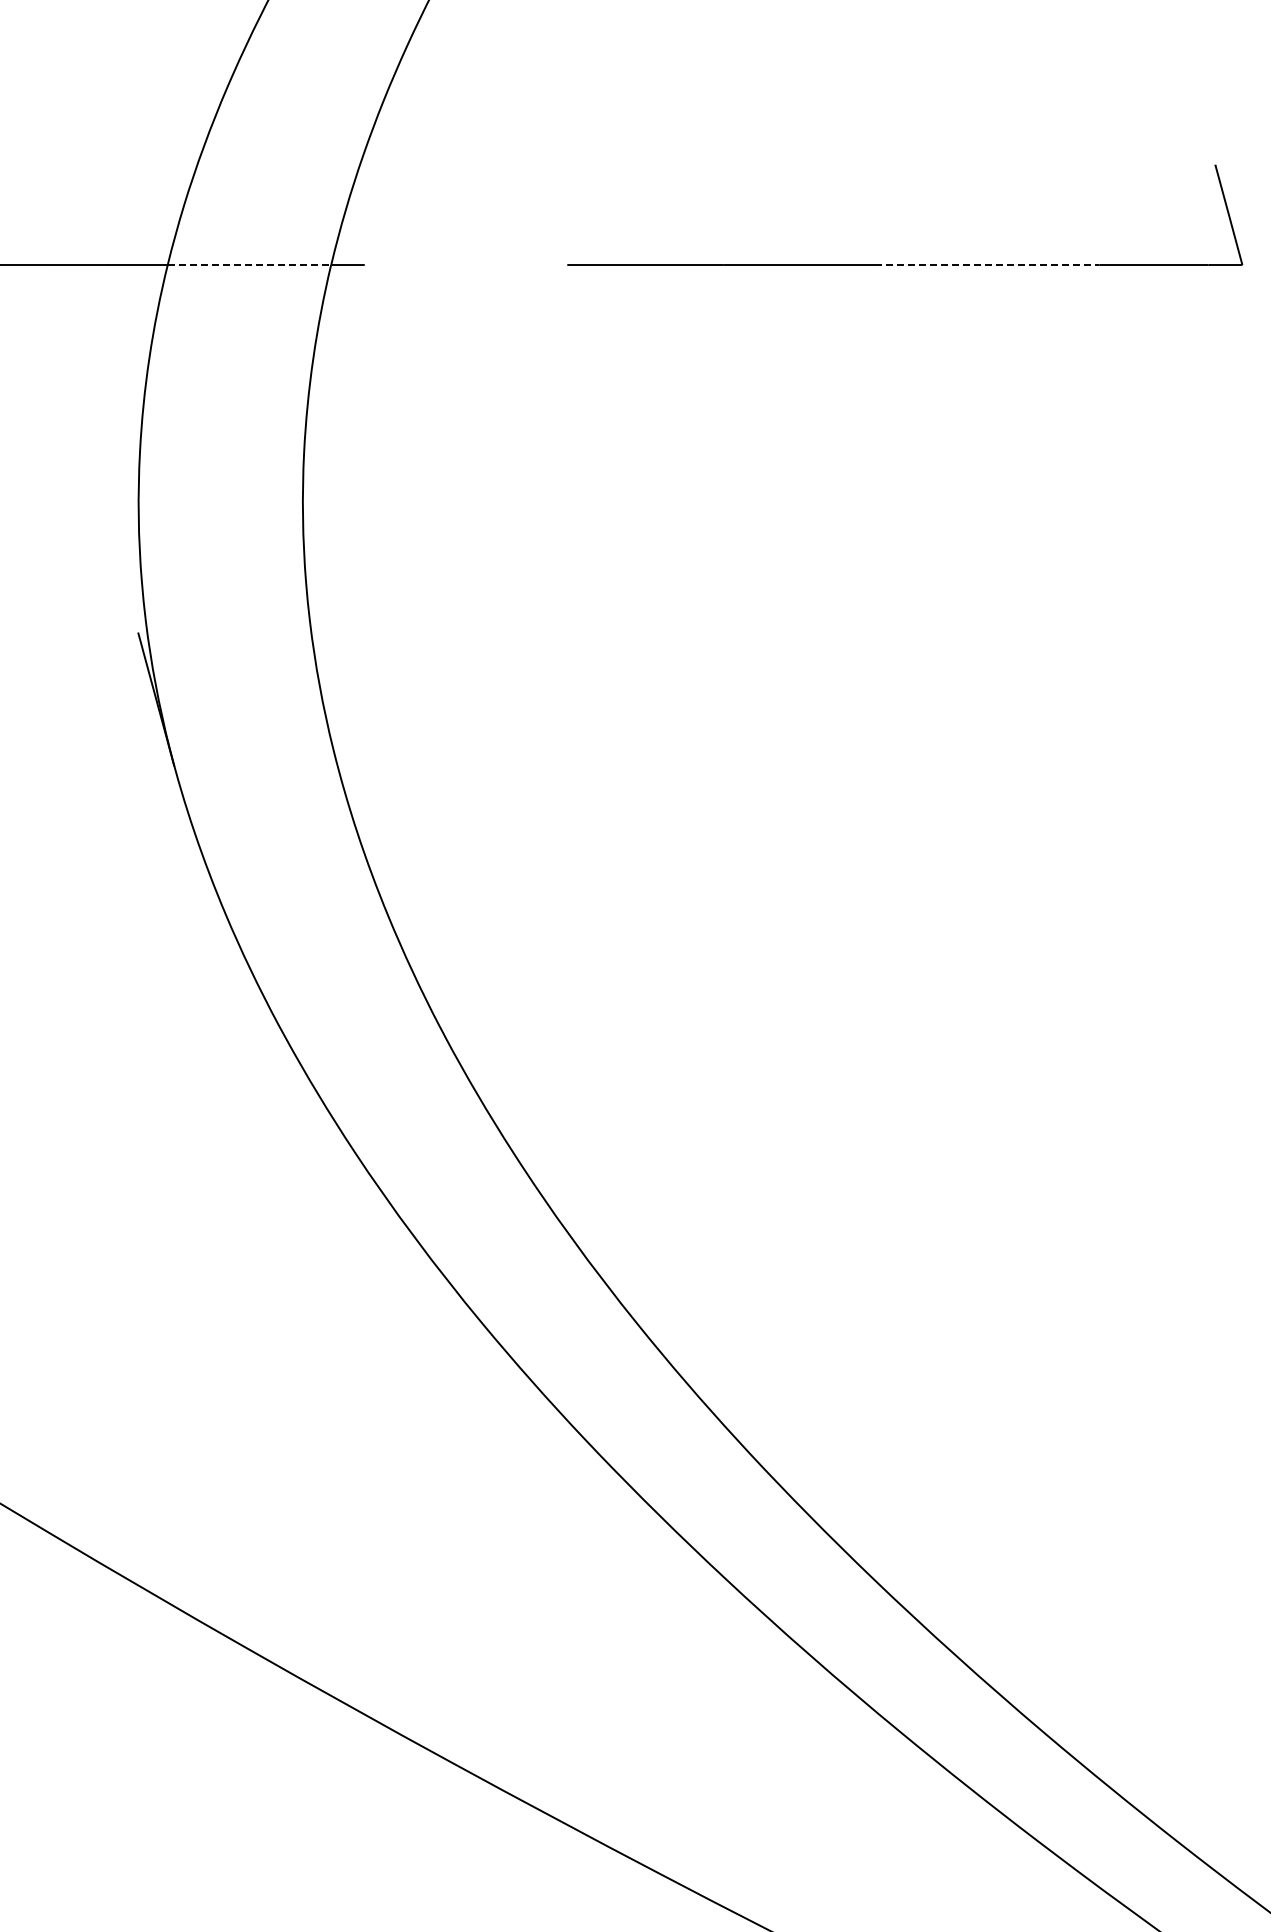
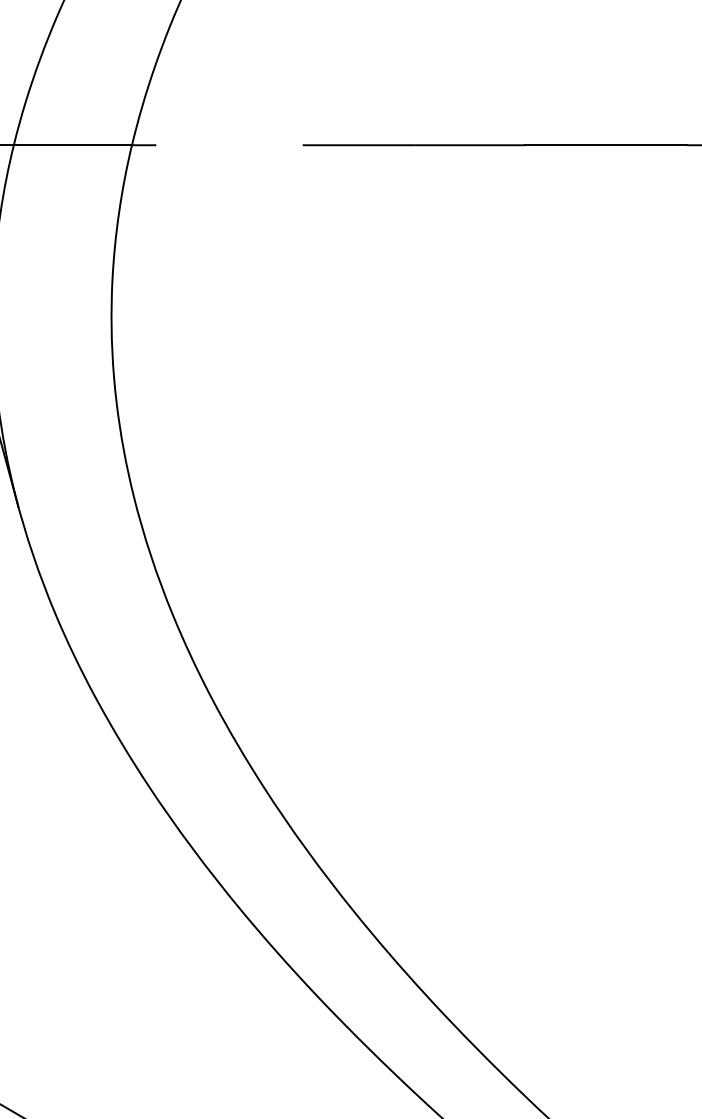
line: (249, 265) -> (72, 145), dashed -> solid
line: (987, 265) -> (606, 145), dashed -> solid

